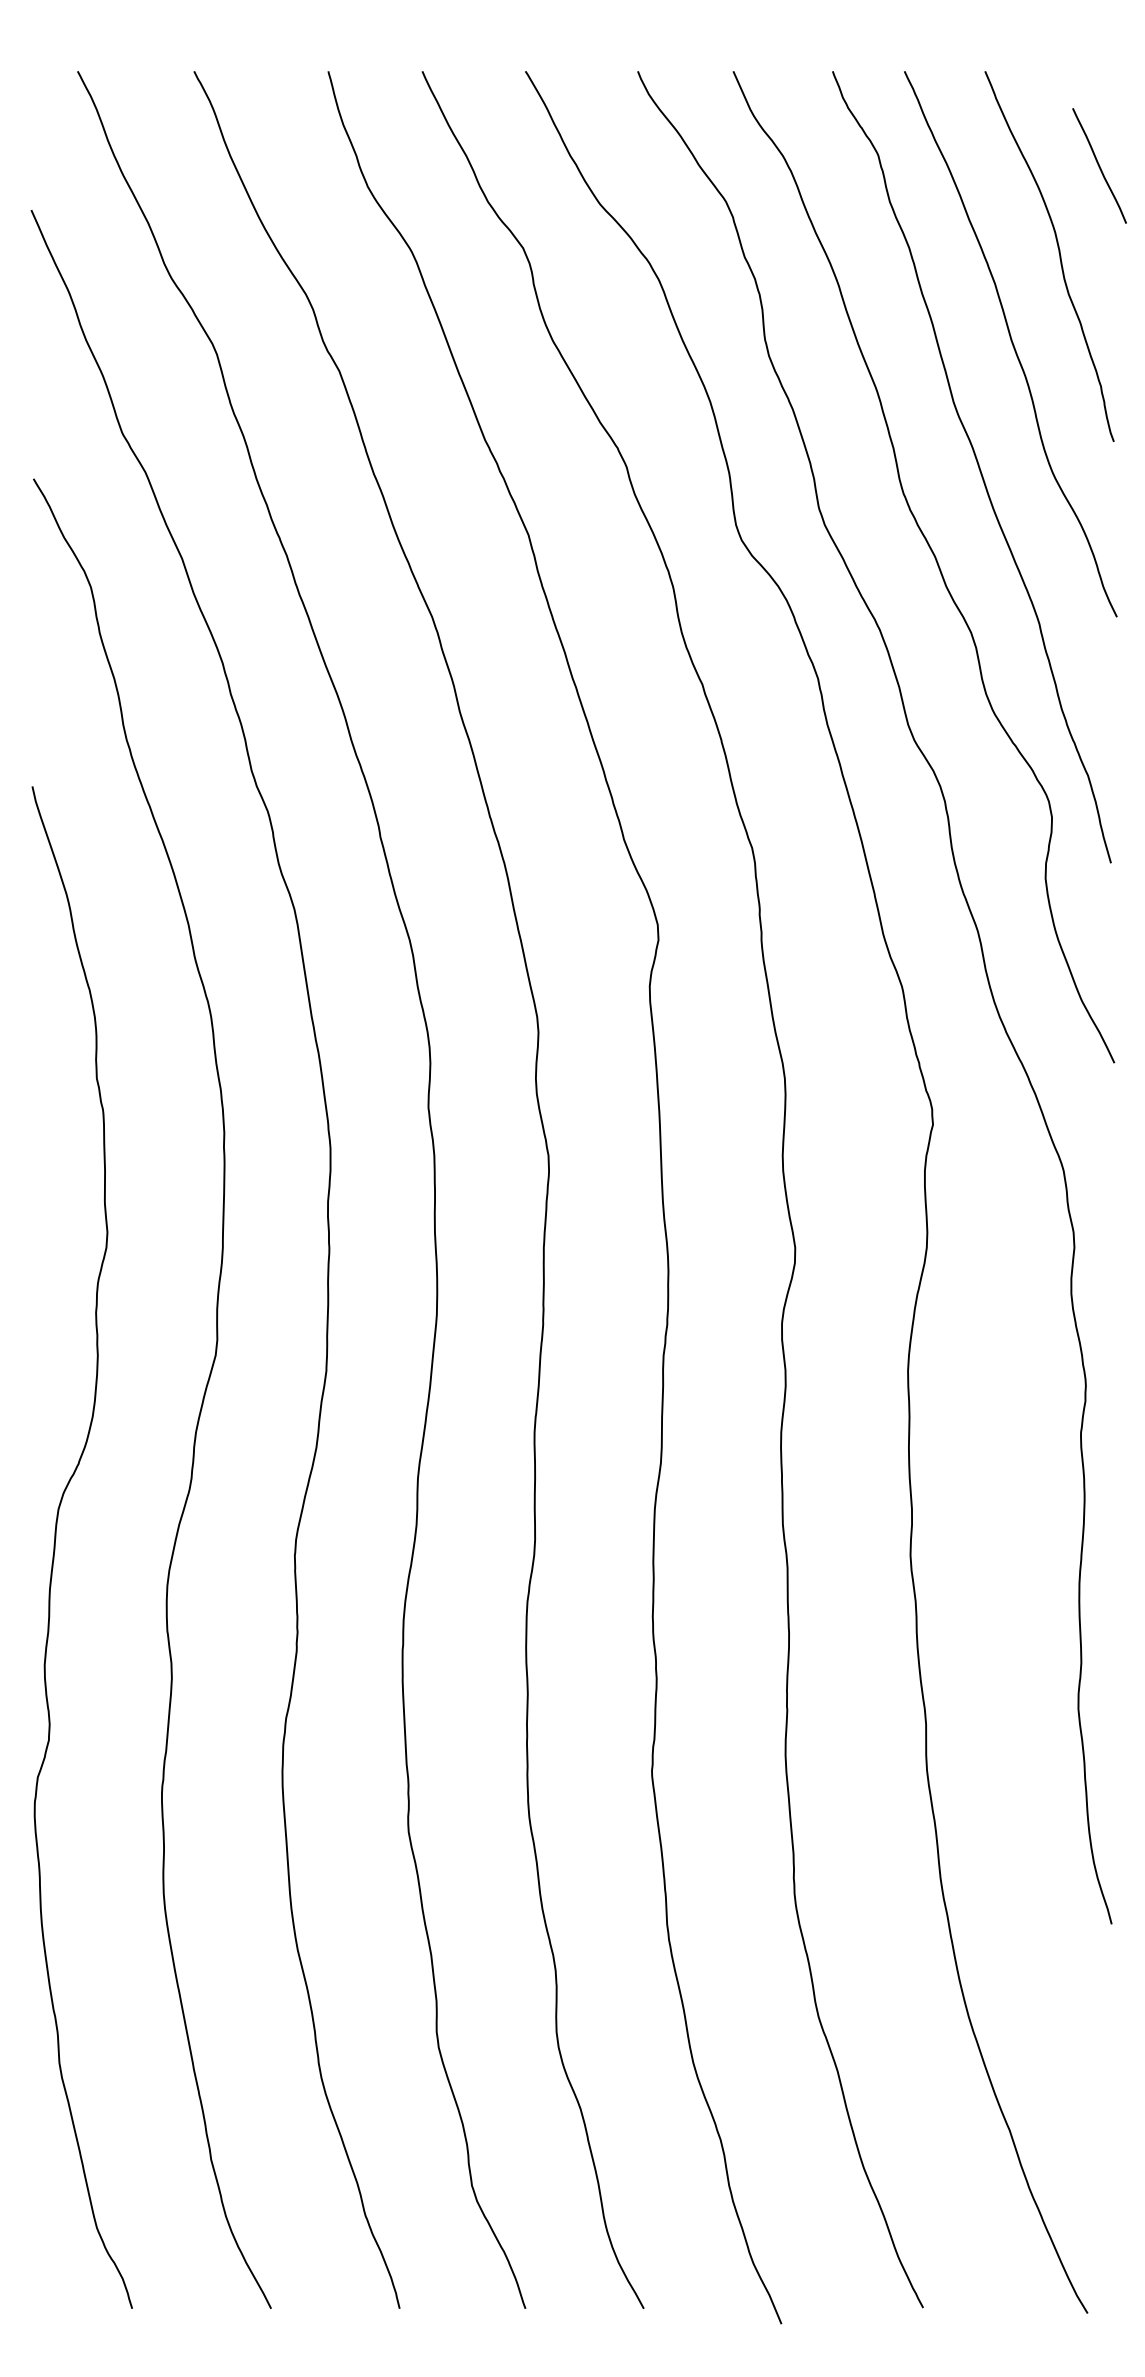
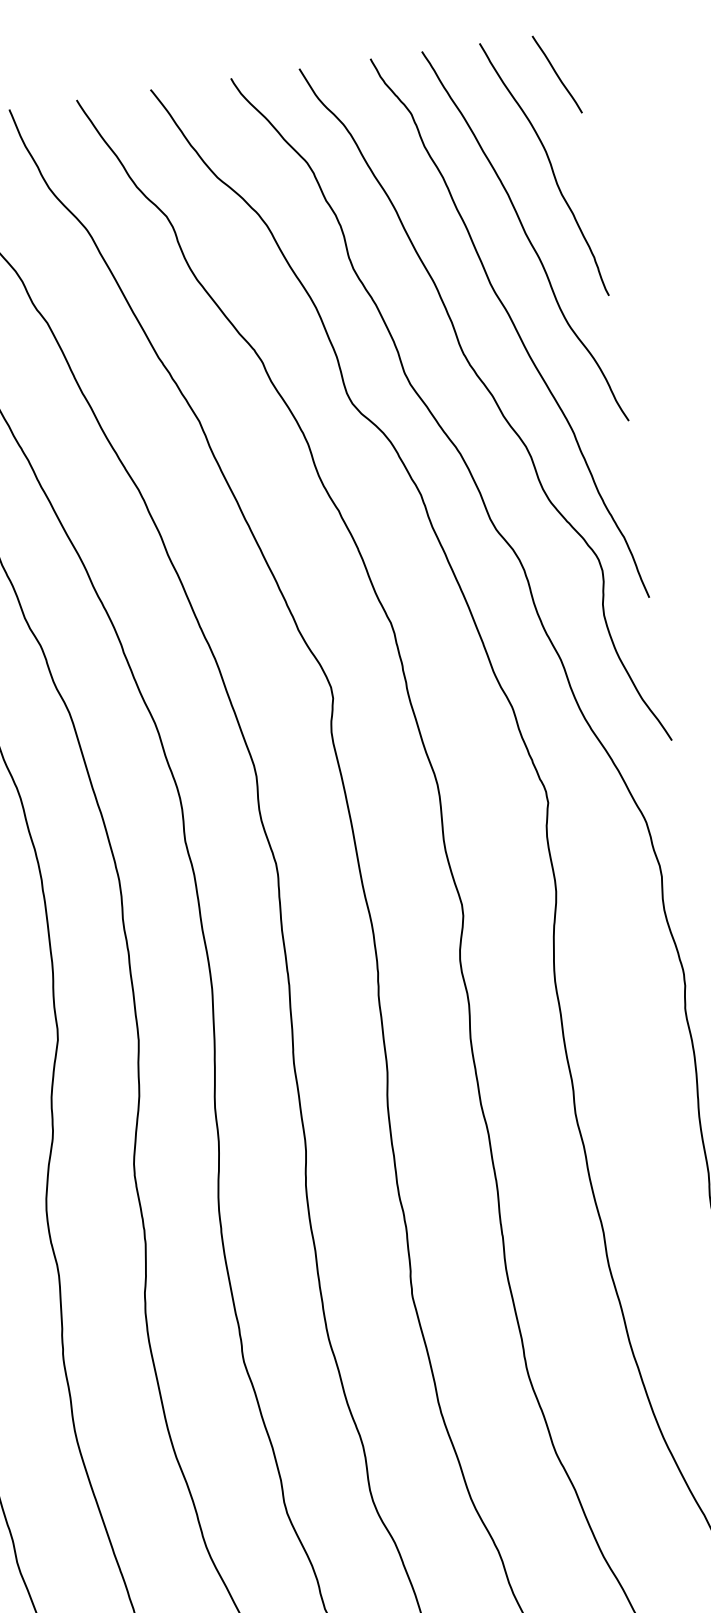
curve: (1099, 165) -> (557, 74), moved

